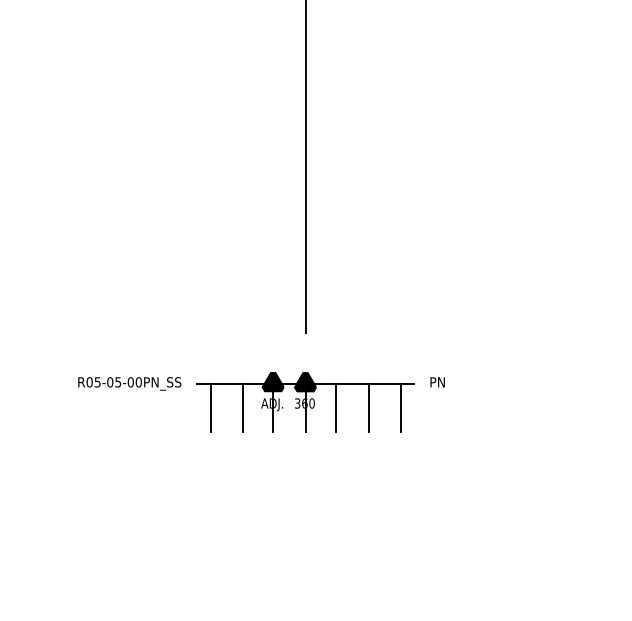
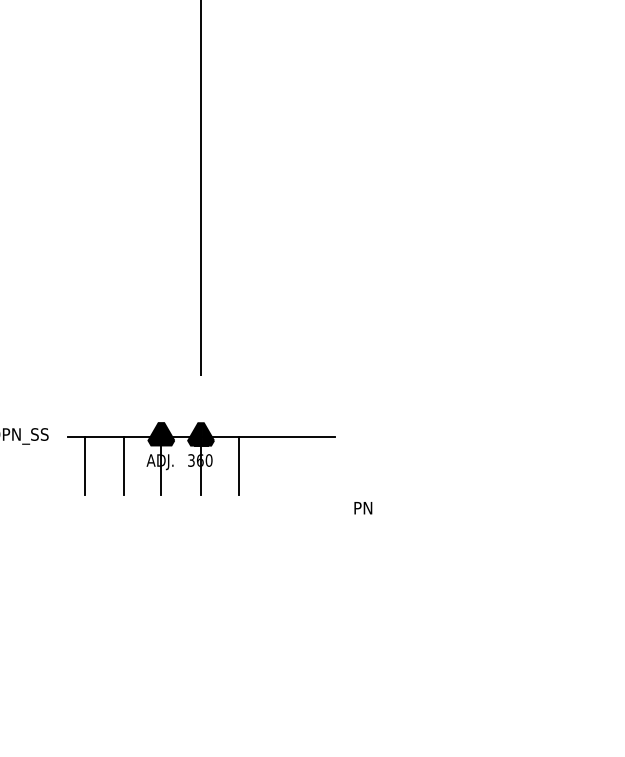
text: (437, 382) -> (363, 508), moved
line: (368, 407) -> (278, 465), removed
line: (400, 407) -> (317, 465), removed

